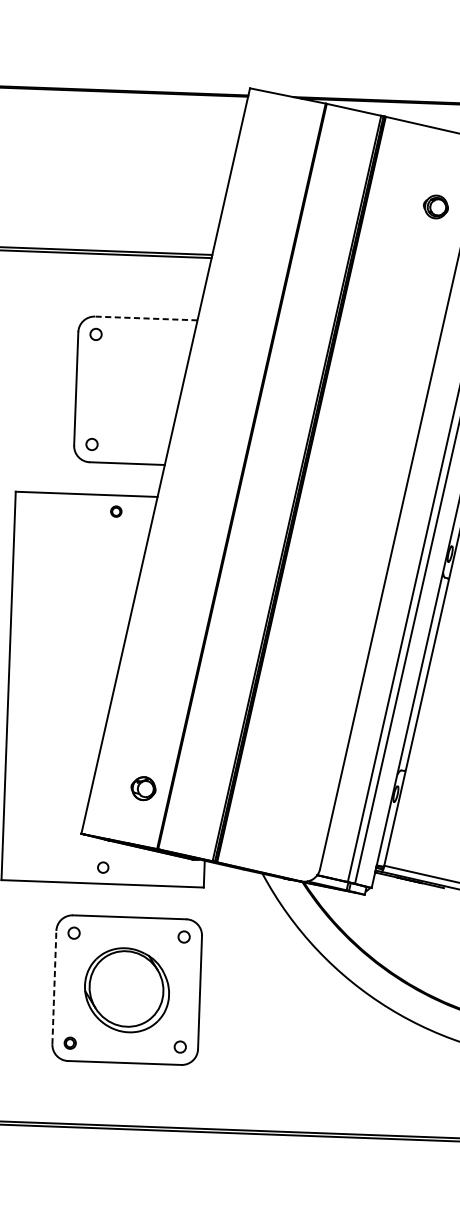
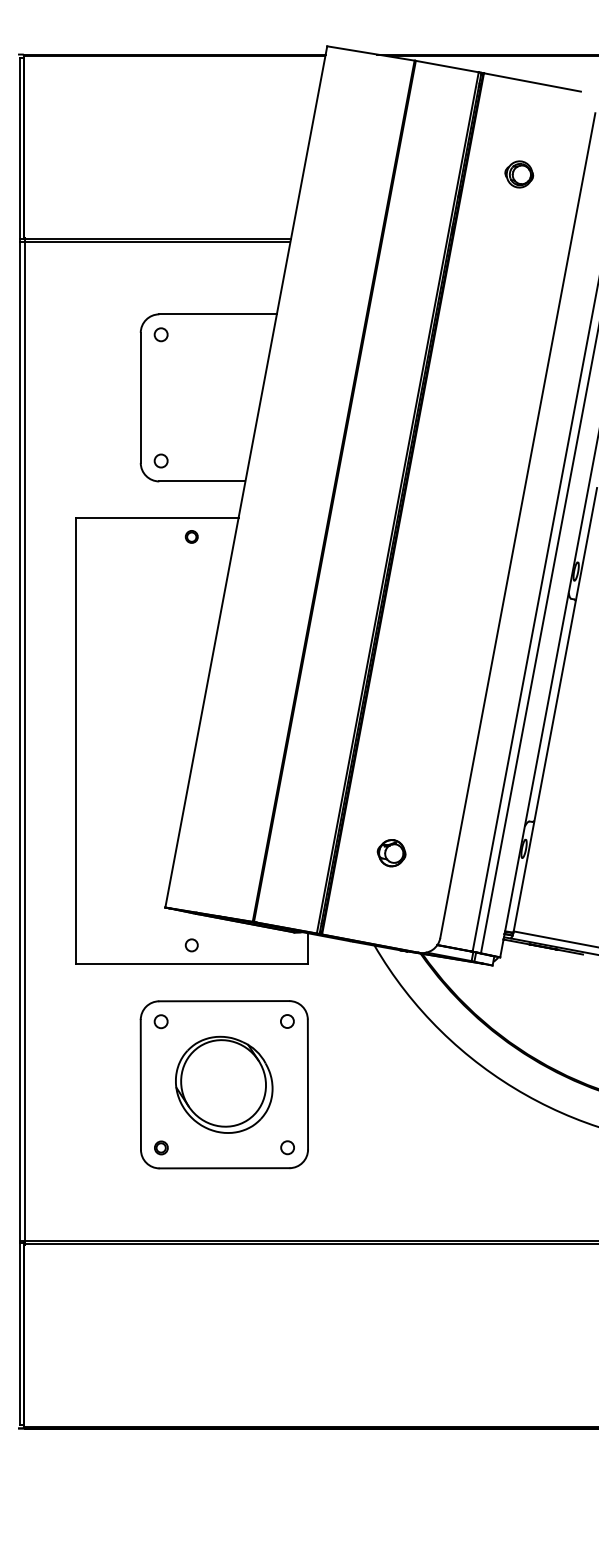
part: (436, 207) -> (519, 174), moved
line: (146, 318) -> (218, 314), dashed -> solid
part: (143, 788) -> (391, 853), moved
line: (54, 987) -> (140, 1084), dashed -> solid

